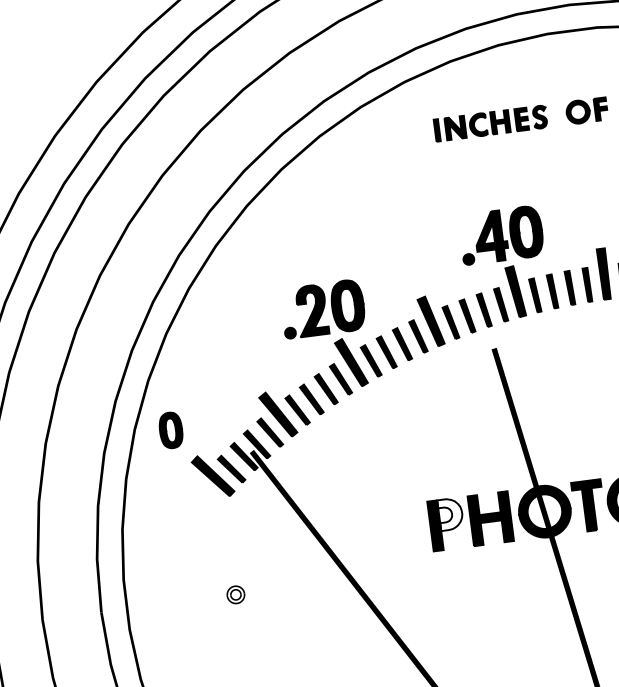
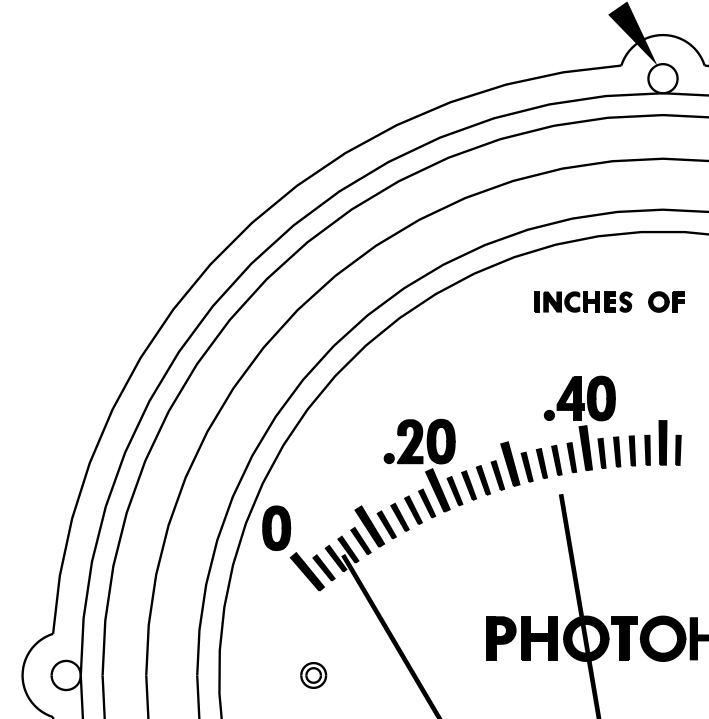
part: (170, 429) -> (276, 527), size x1.43
fill: (450, 514) -> (505, 630), added
part: (235, 594) -> (313, 675), size x1.67

